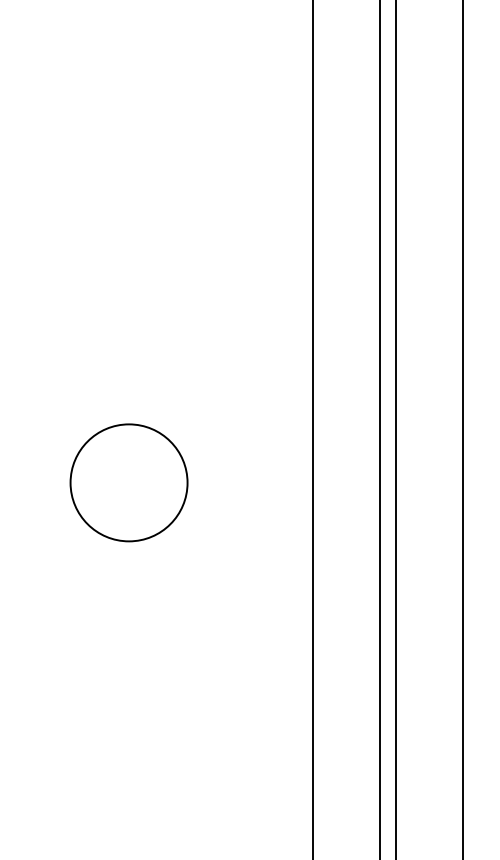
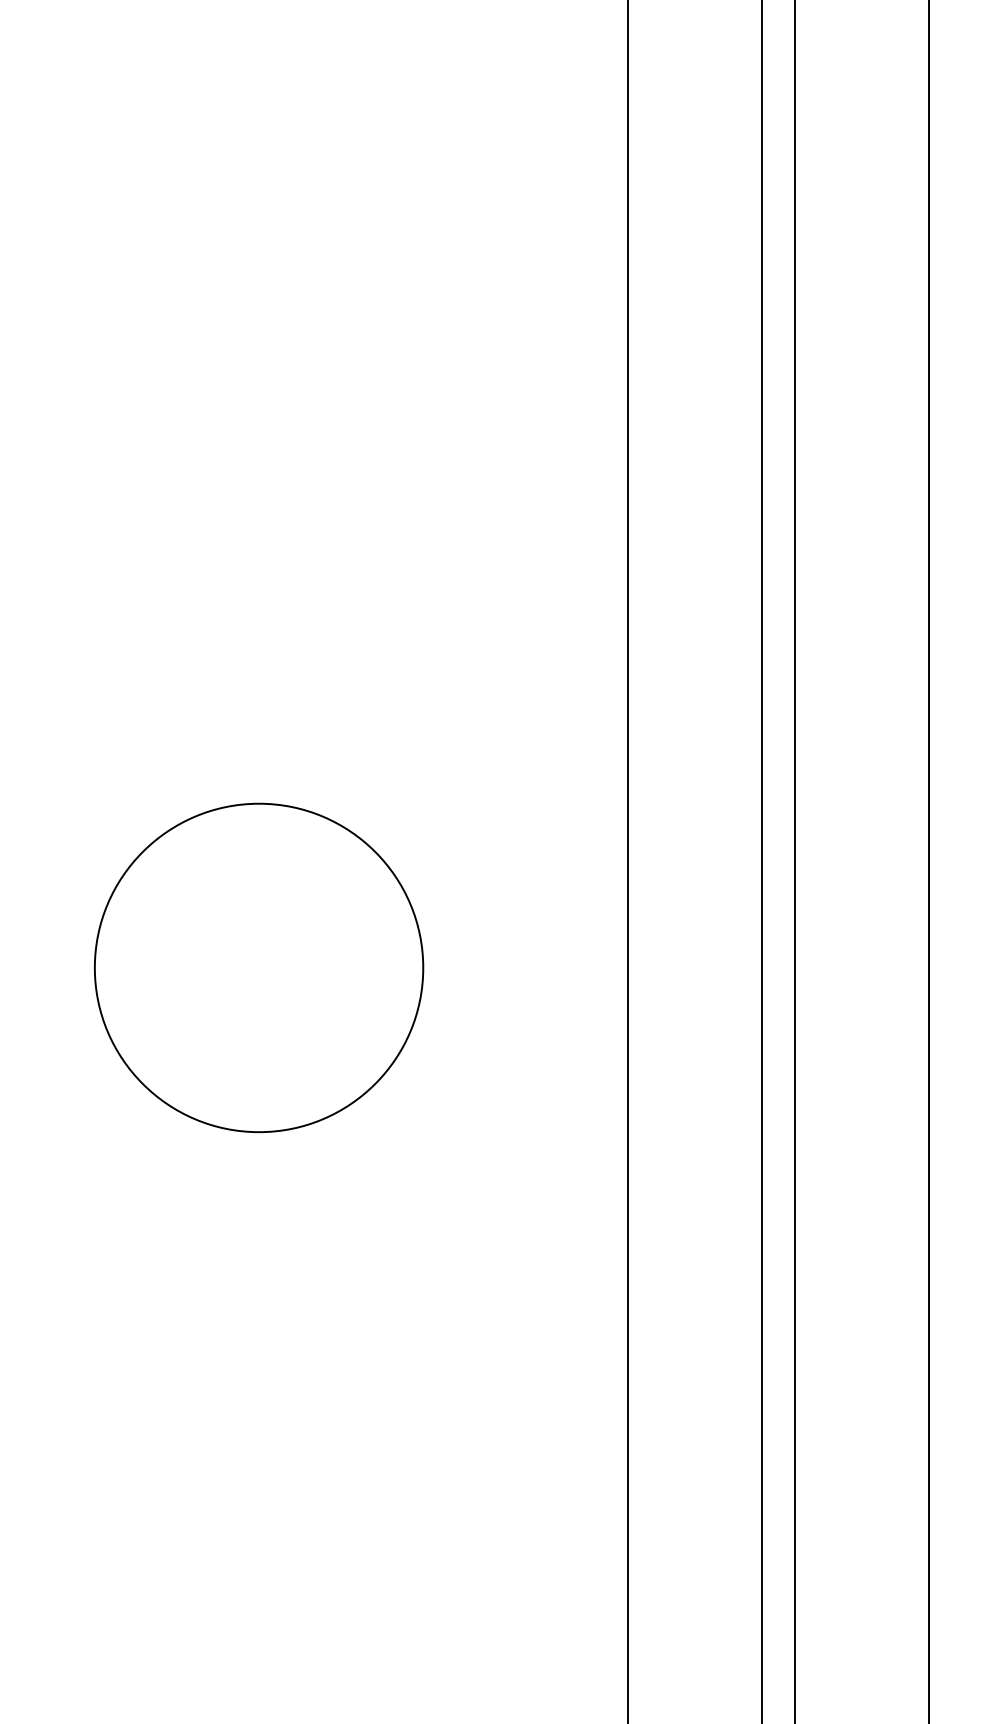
circle: (128, 482) -> (257, 967), size x1.4

